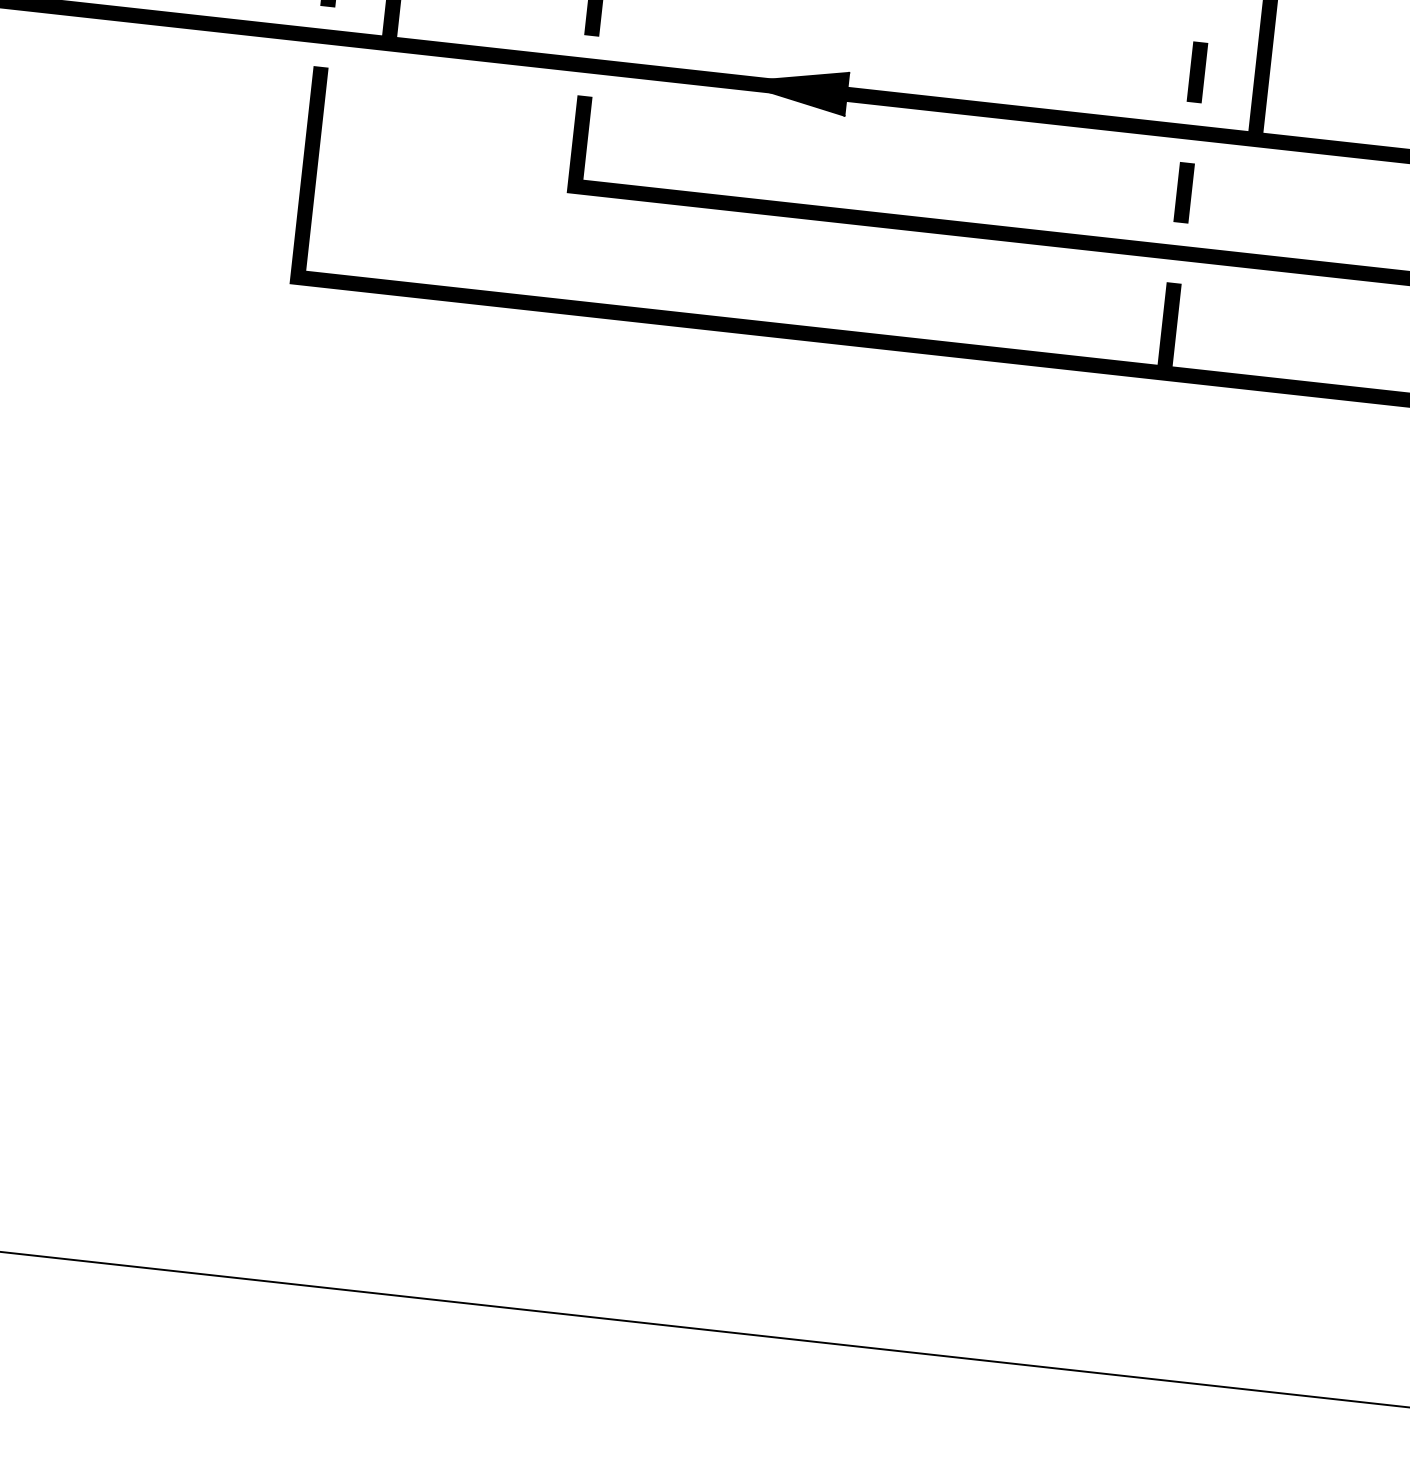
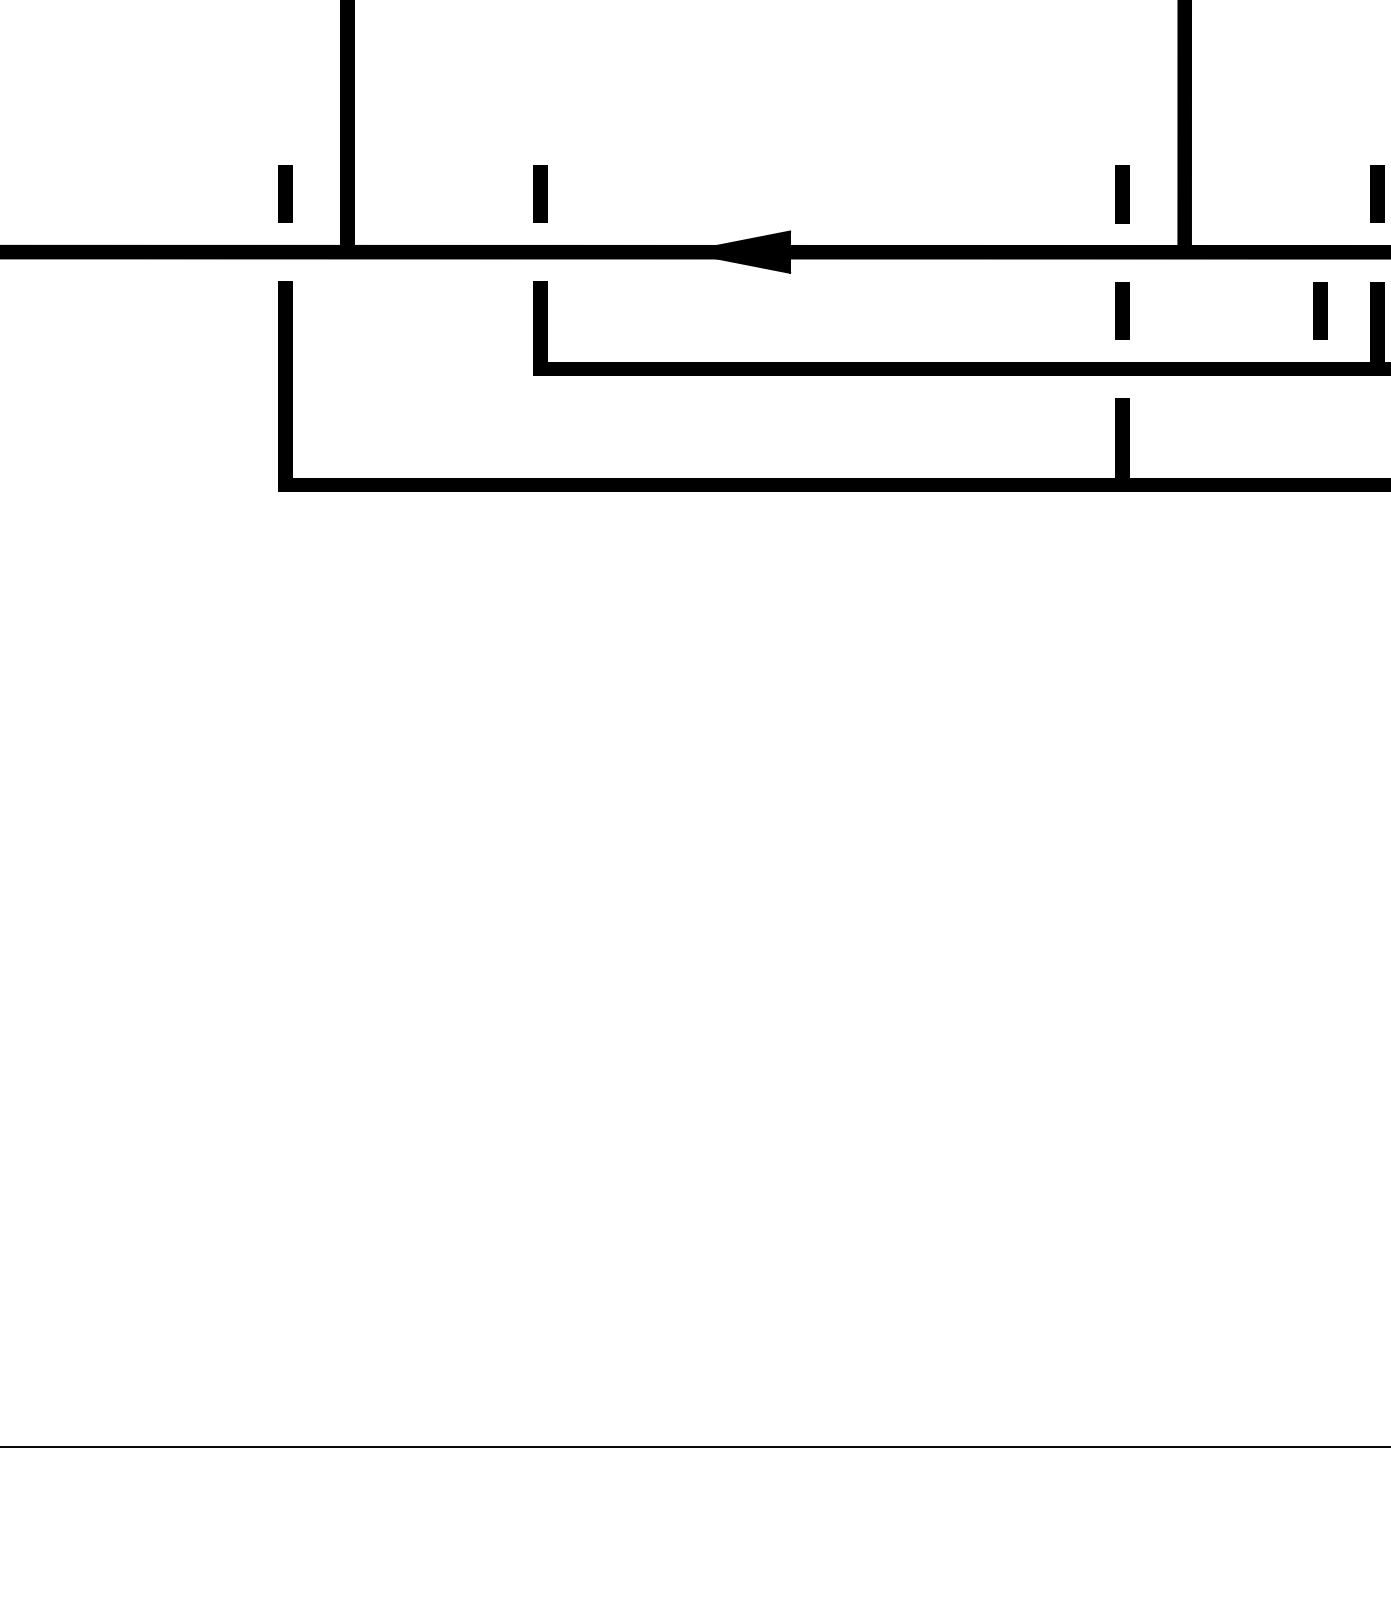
line: (1388, 215) -> (1320, 310), added

